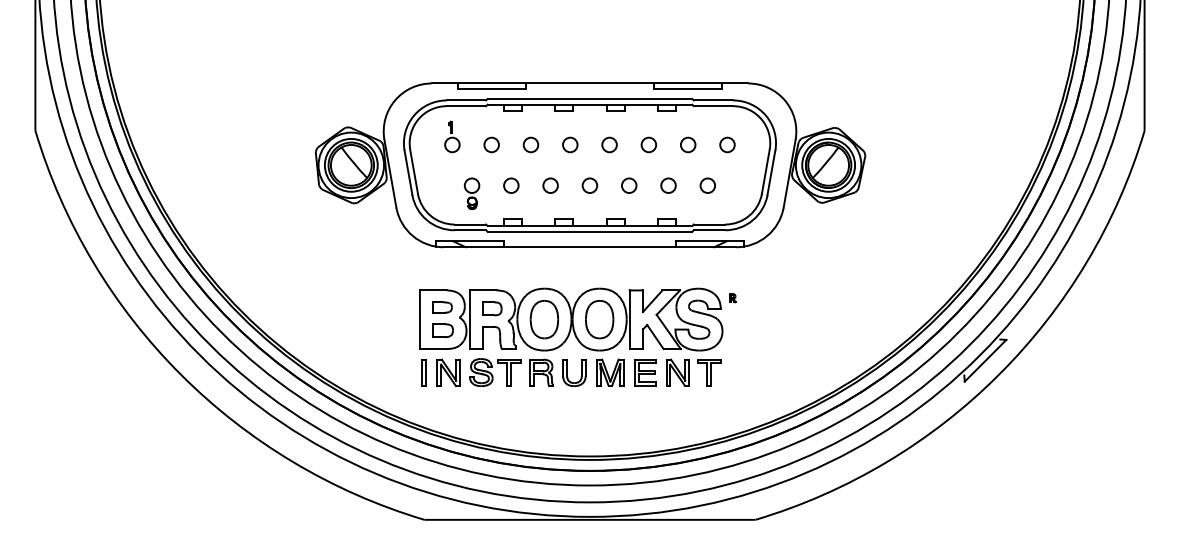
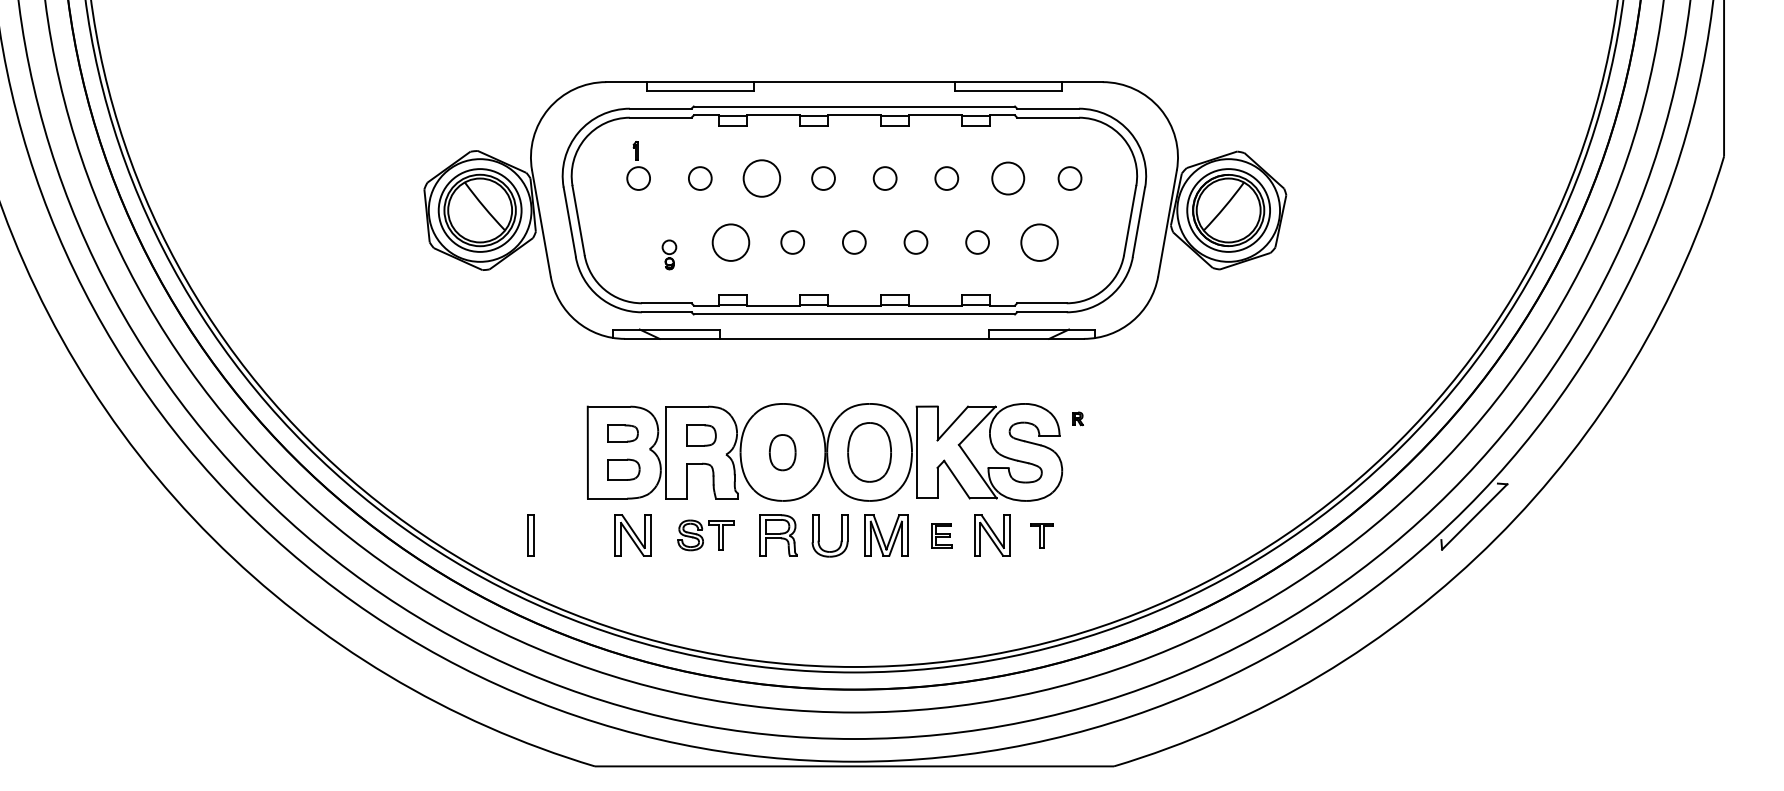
circle: (530, 144) -> (761, 177), size x1.6
circle: (688, 144) -> (1008, 177), size x1.4
circle: (511, 185) -> (731, 242), size x1.6
circle: (707, 185) -> (1038, 242), size x1.6
part: (471, 193) -> (668, 254), size x0.6
part: (543, 319) -> (781, 452), size x0.6
part: (423, 372) -> (530, 535), moved
part: (495, 372) -> (706, 535), size x0.7
part: (645, 372) -> (941, 535), size x0.6
part: (709, 372) -> (1041, 535), size x0.6

